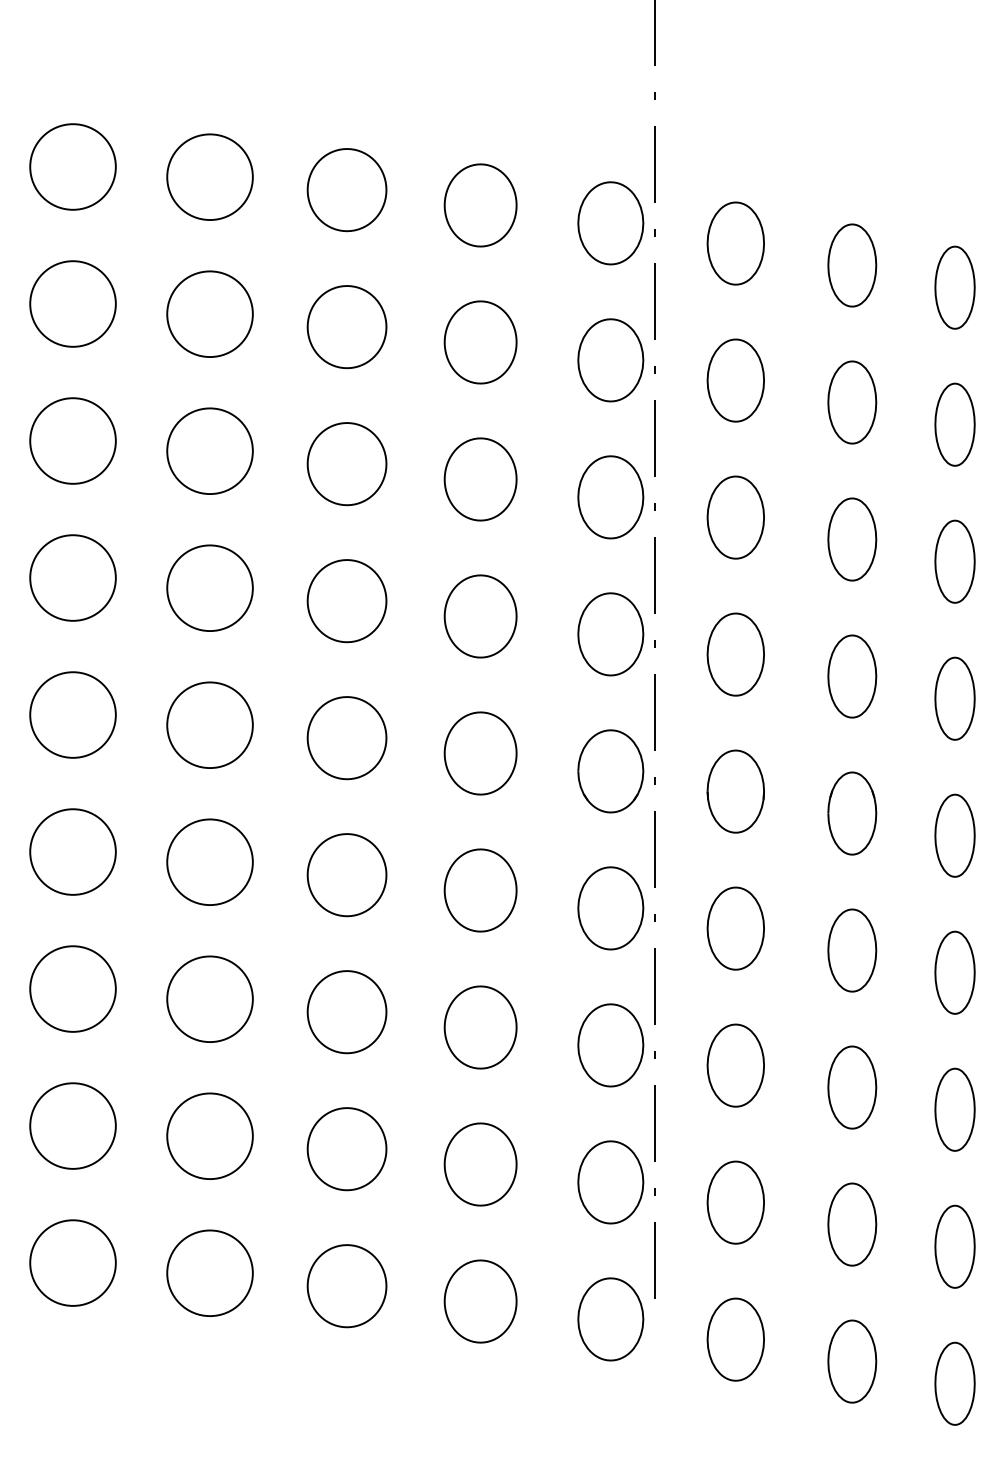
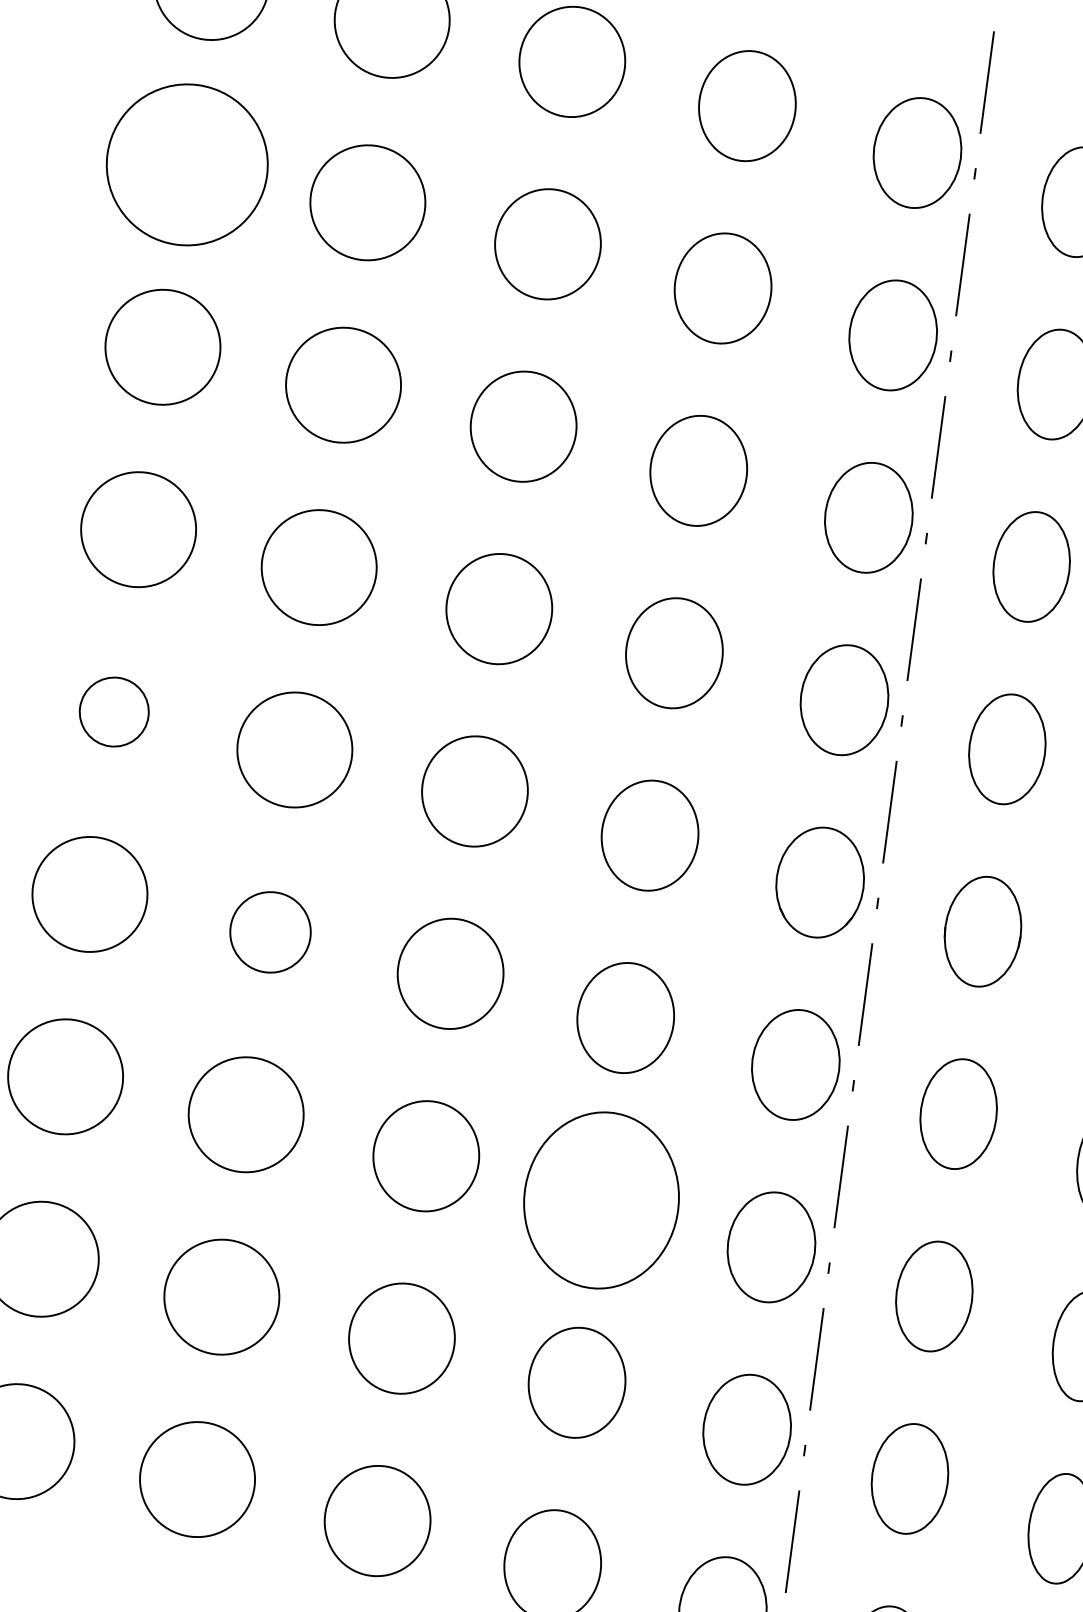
circle: (72, 303) -> (186, 164), size x1.4
circle: (72, 714) -> (113, 711), size x0.6
circle: (209, 862) -> (269, 932), size x0.7
part: (480, 1027) -> (601, 1200), size x1.6

